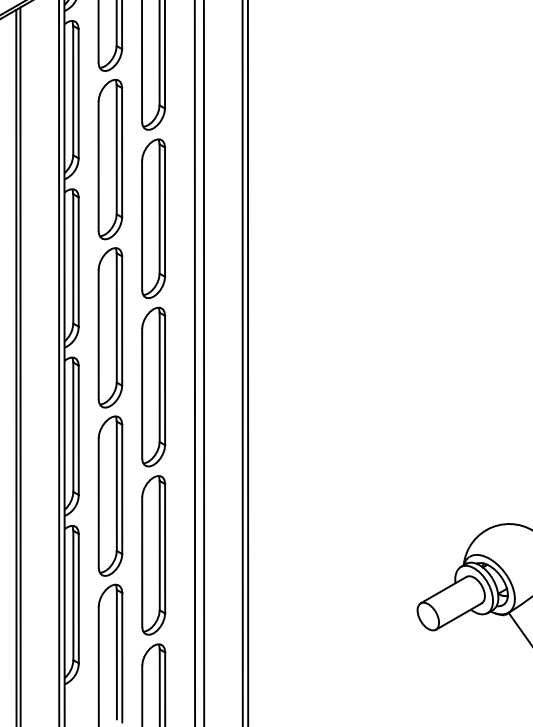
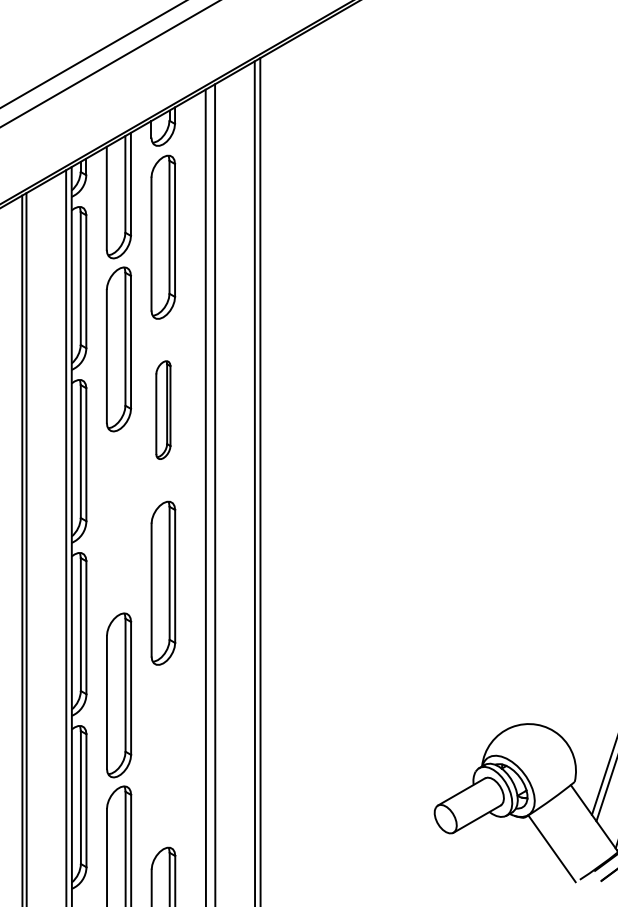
part: (153, 218) -> (163, 409), size x0.6
part: (110, 327) -> (119, 522), removed
part: (153, 554) -> (163, 755), removed

